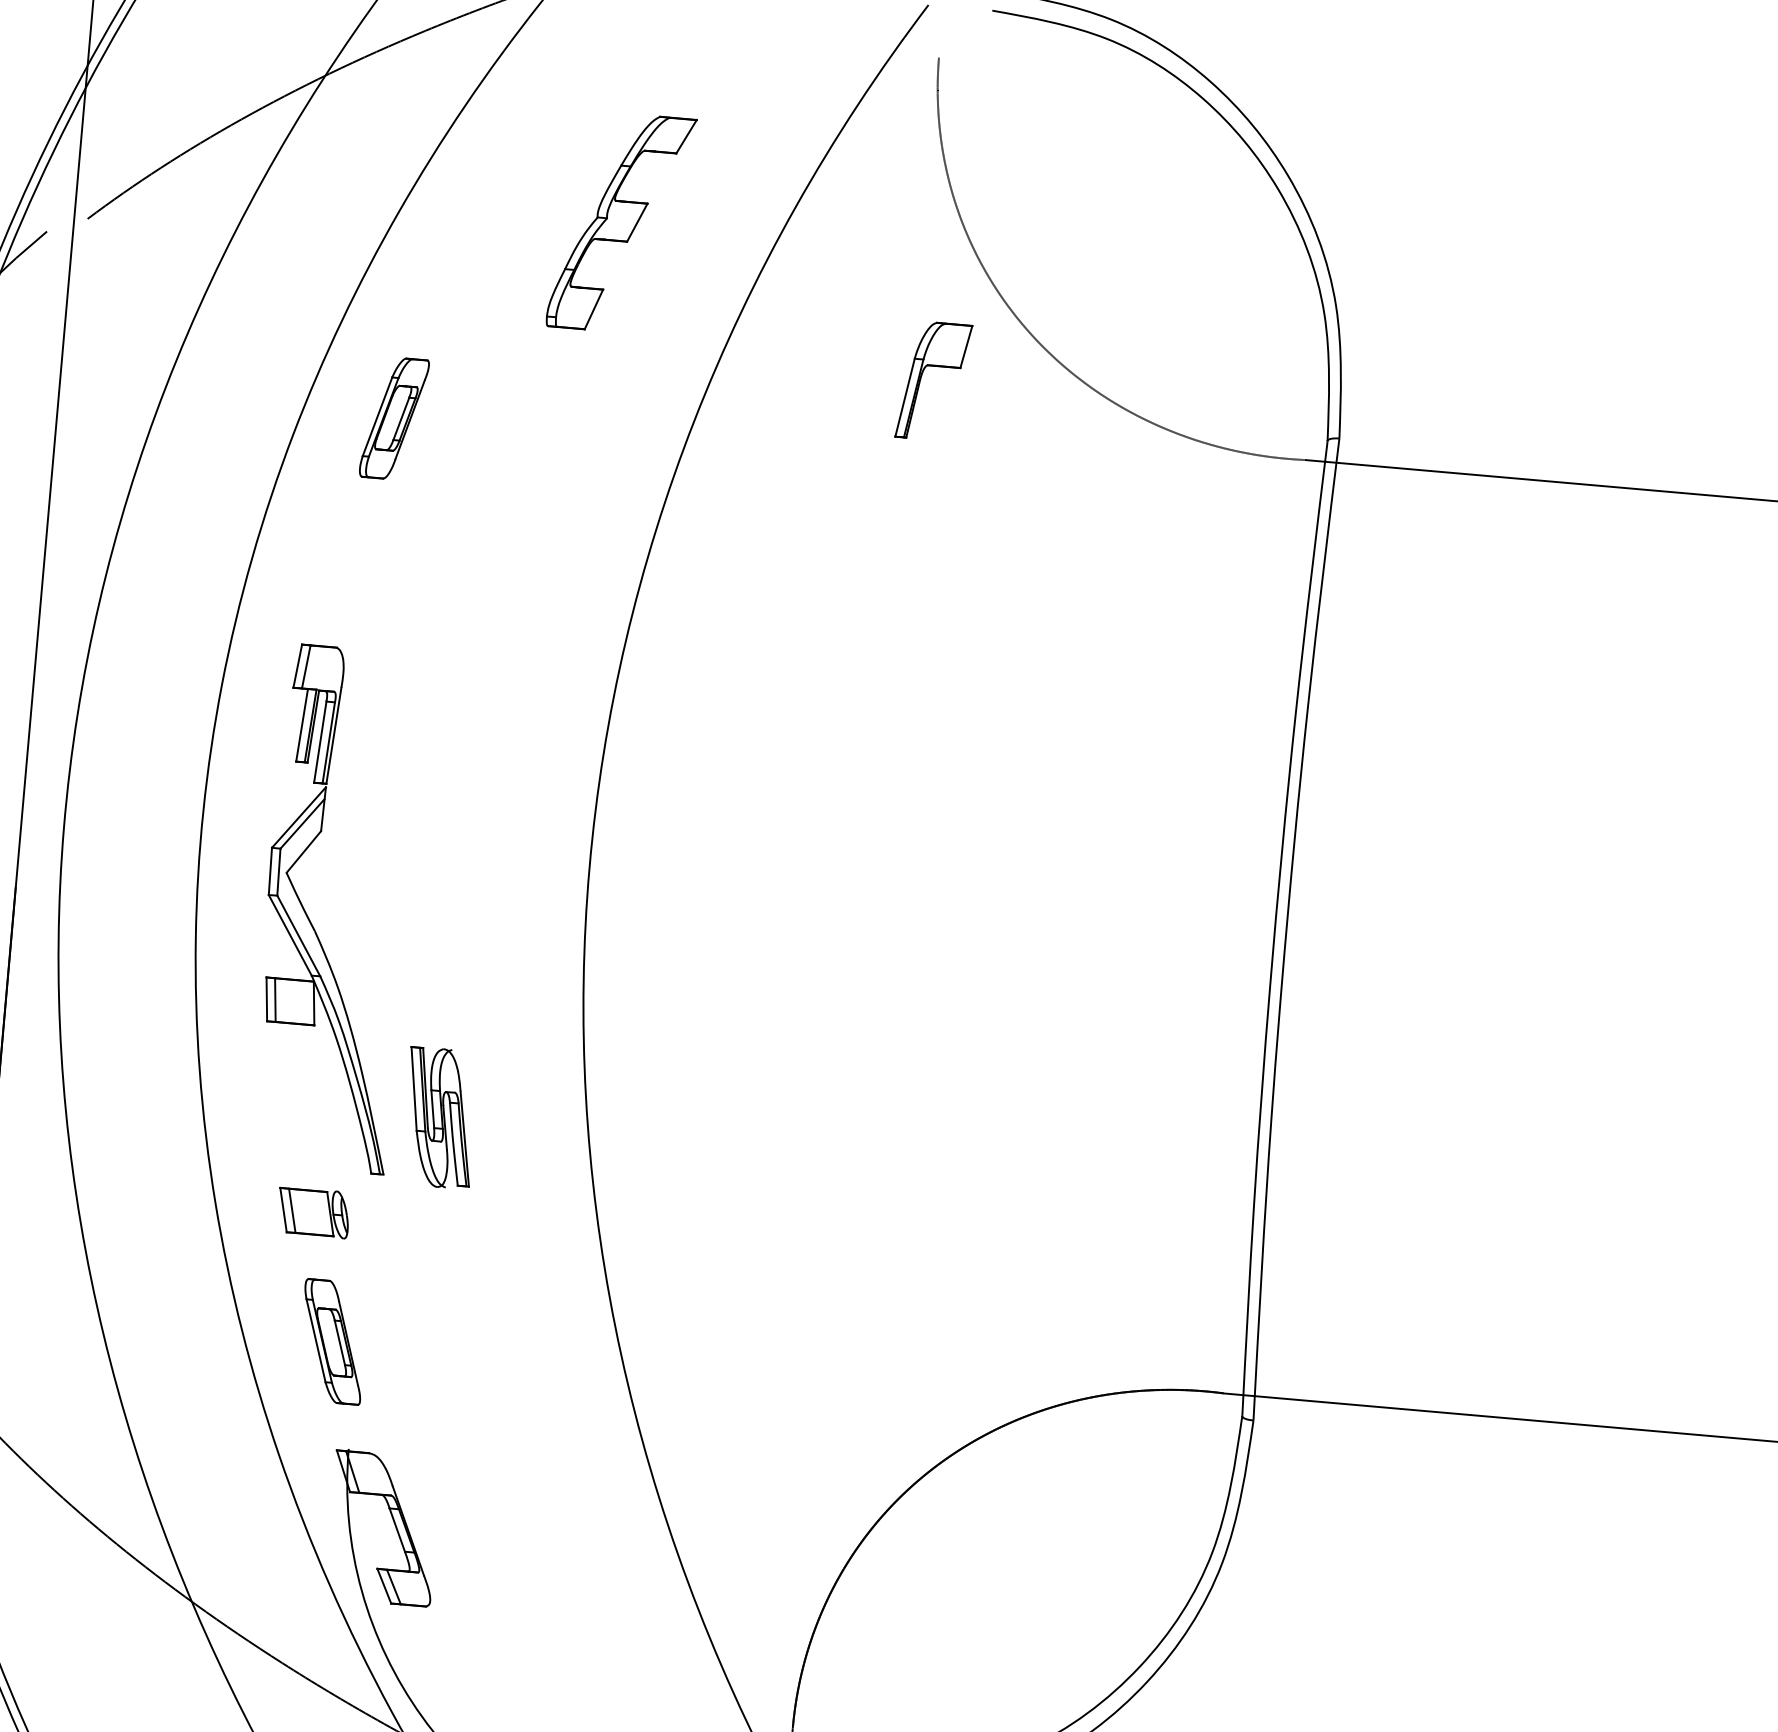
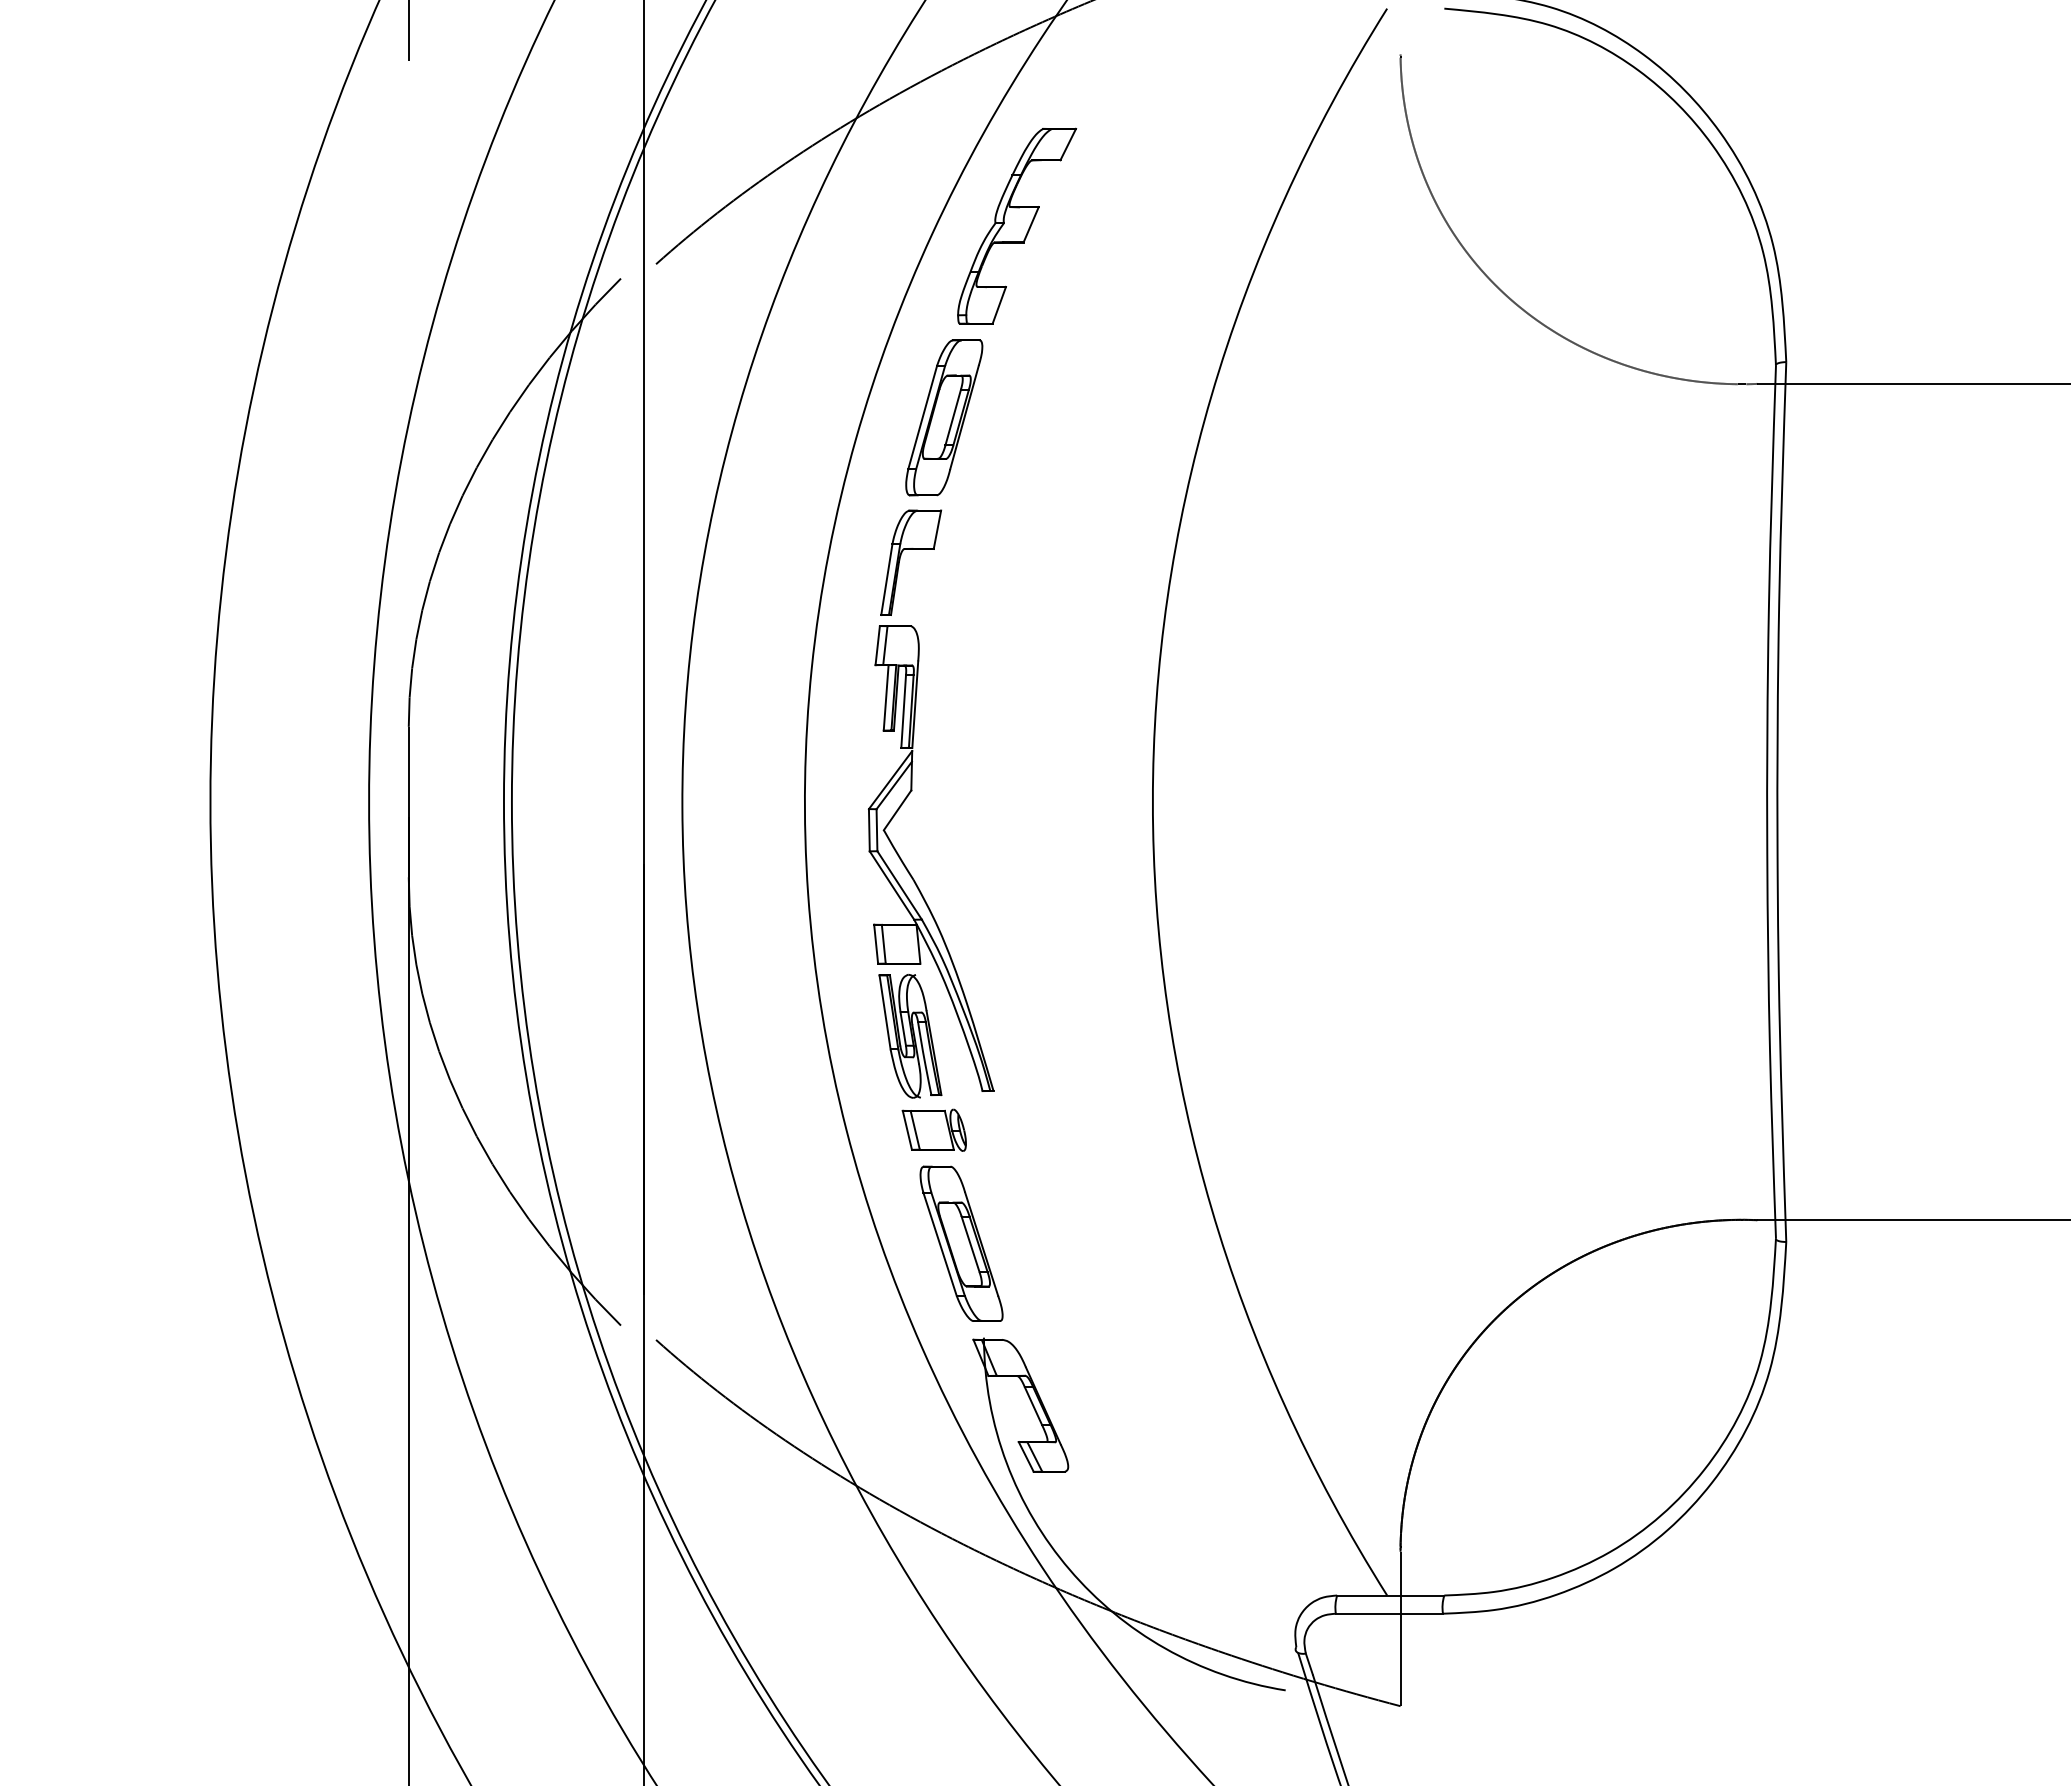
part: (622, 222) -> (1017, 225), moved
part: (922, 377) -> (900, 560), moved
part: (394, 418) -> (944, 417), size x1.43
part: (440, 1118) -> (910, 1036), moved
part: (332, 1341) -> (961, 1243), size x1.43

